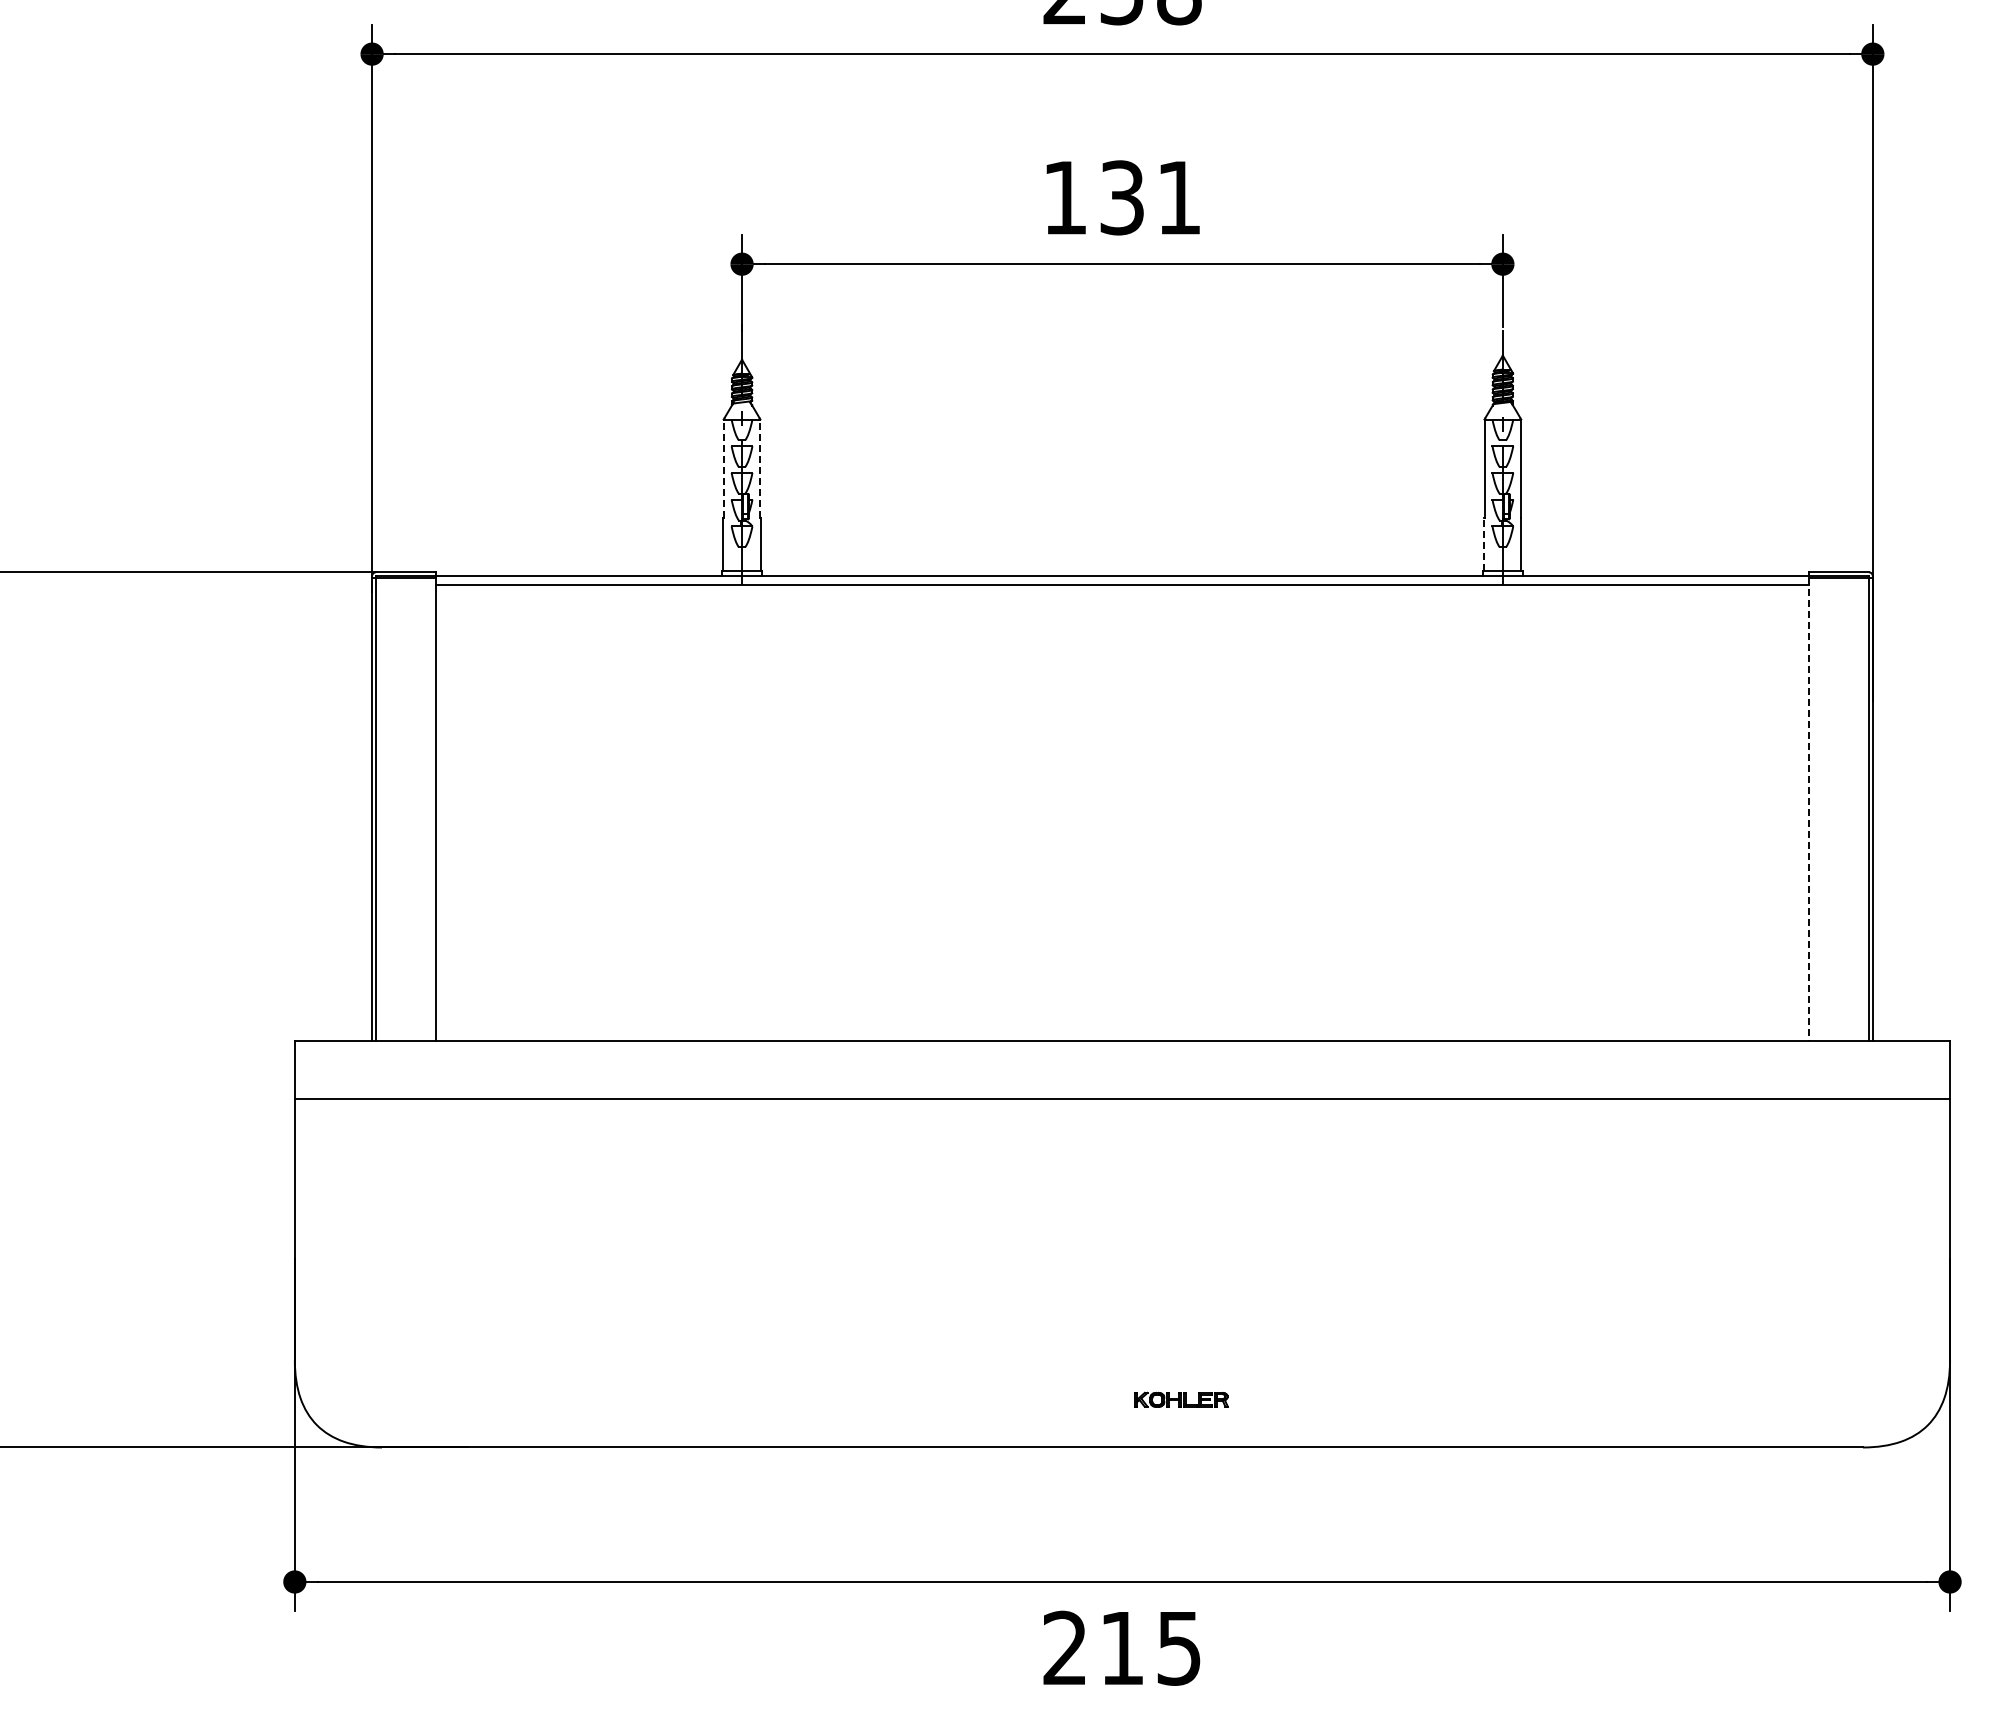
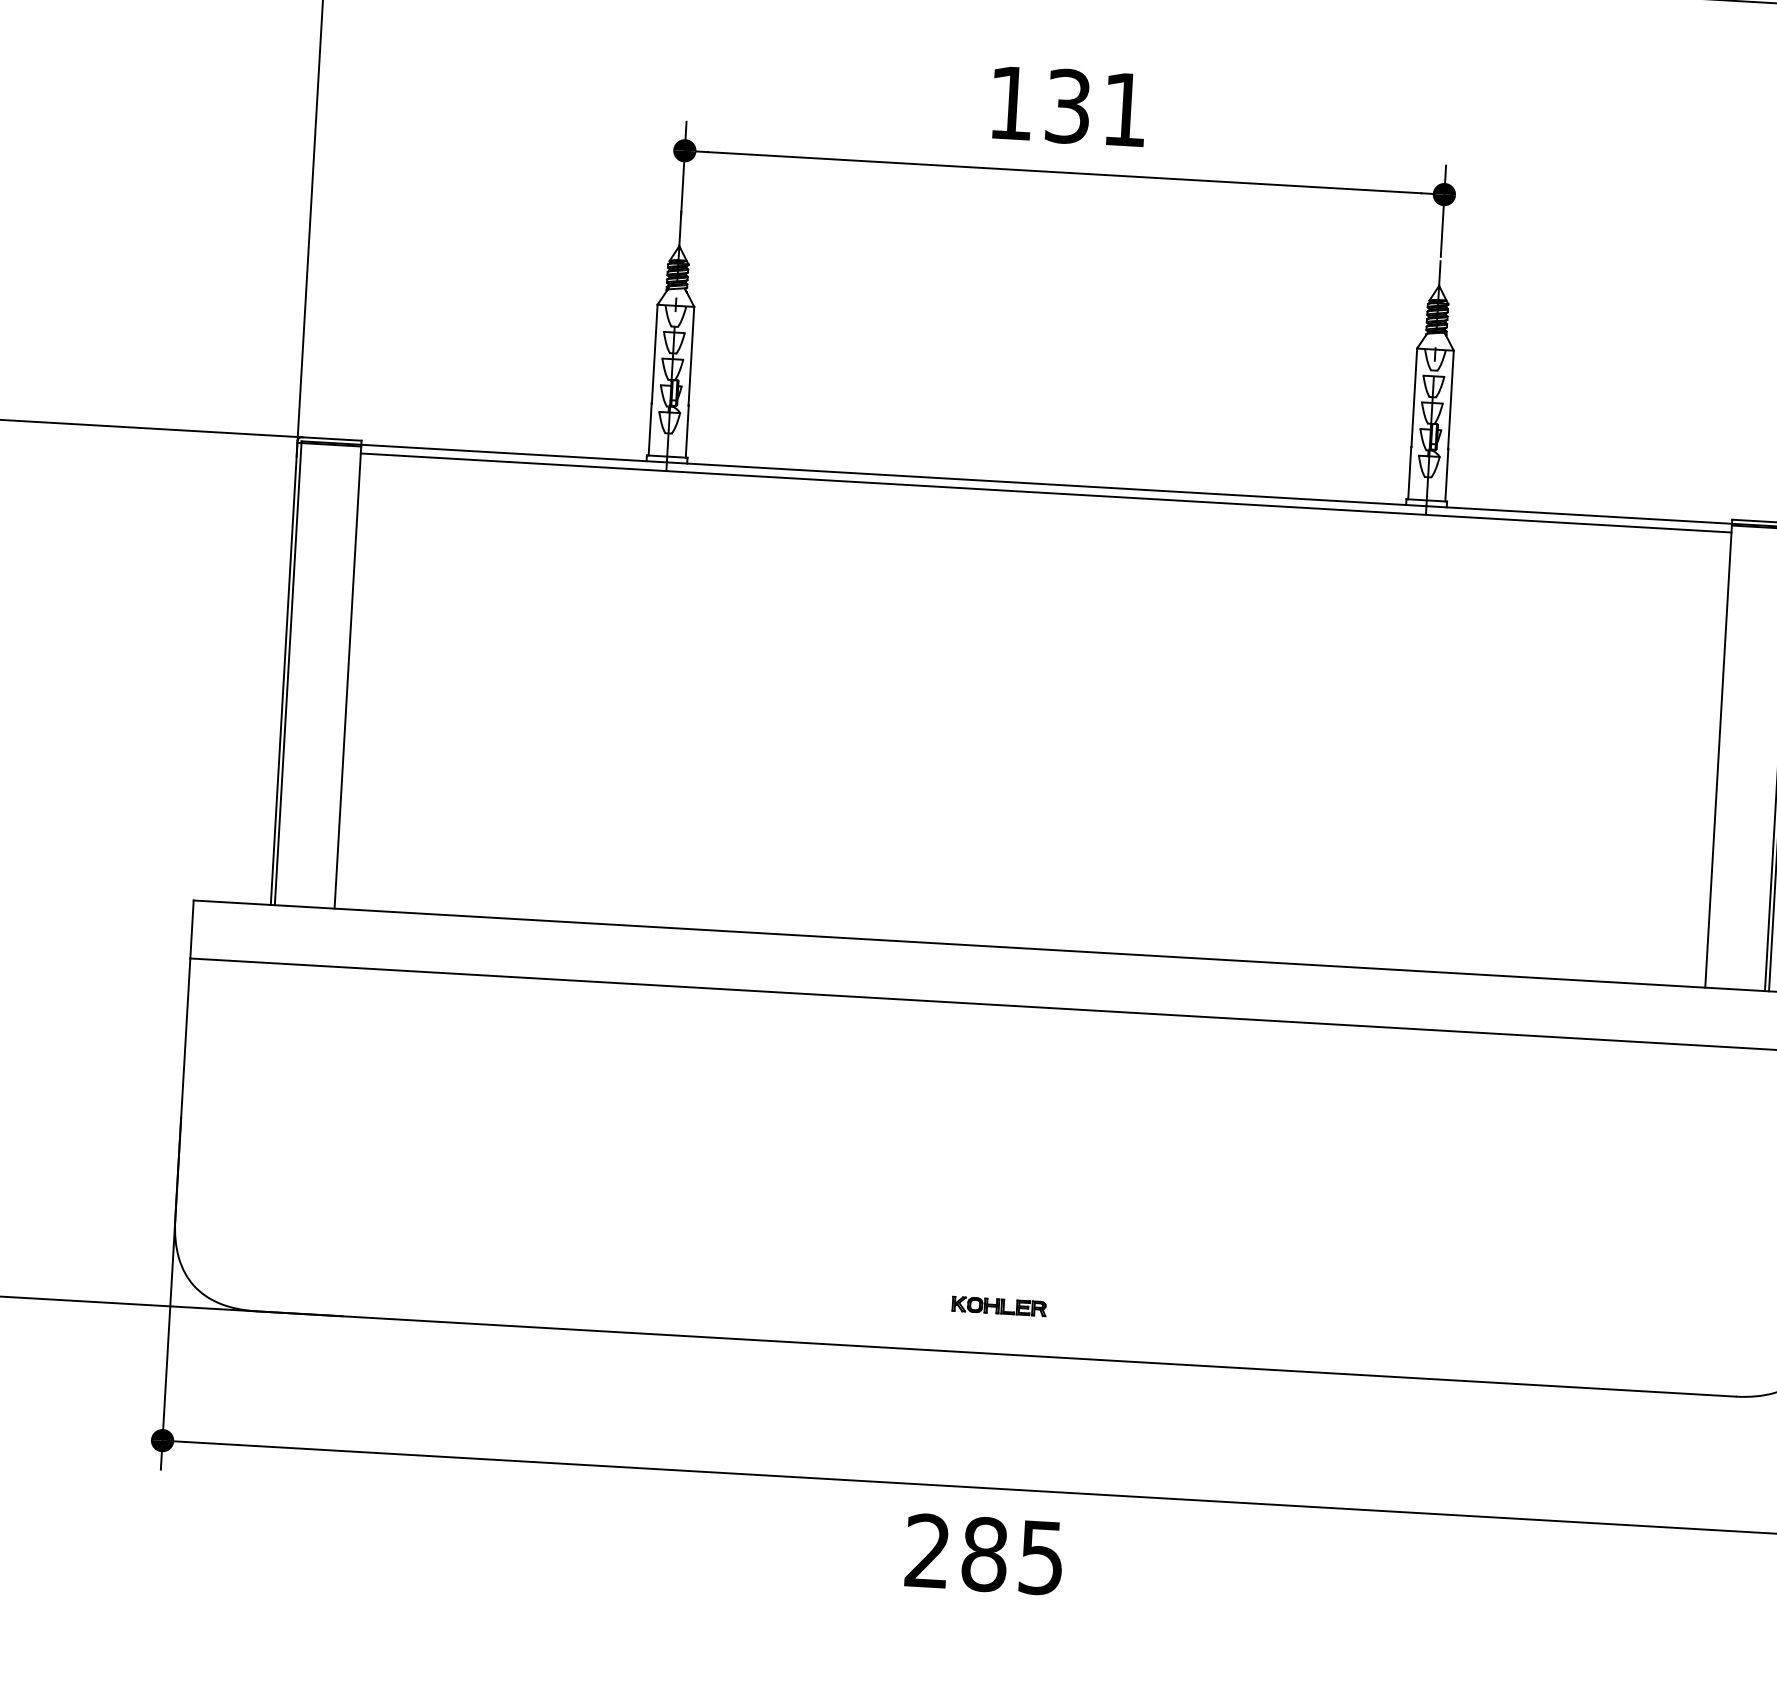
line: (723, 468) -> (654, 353), dashed -> solid
line: (760, 468) -> (691, 355), dashed -> solid
line: (1484, 543) -> (1409, 472), dashed -> solid
line: (1808, 810) -> (1718, 757), dashed -> solid
part: (1181, 1399) -> (999, 1306), moved
text: (1122, 1647) -> (985, 1553), 215 -> 285

